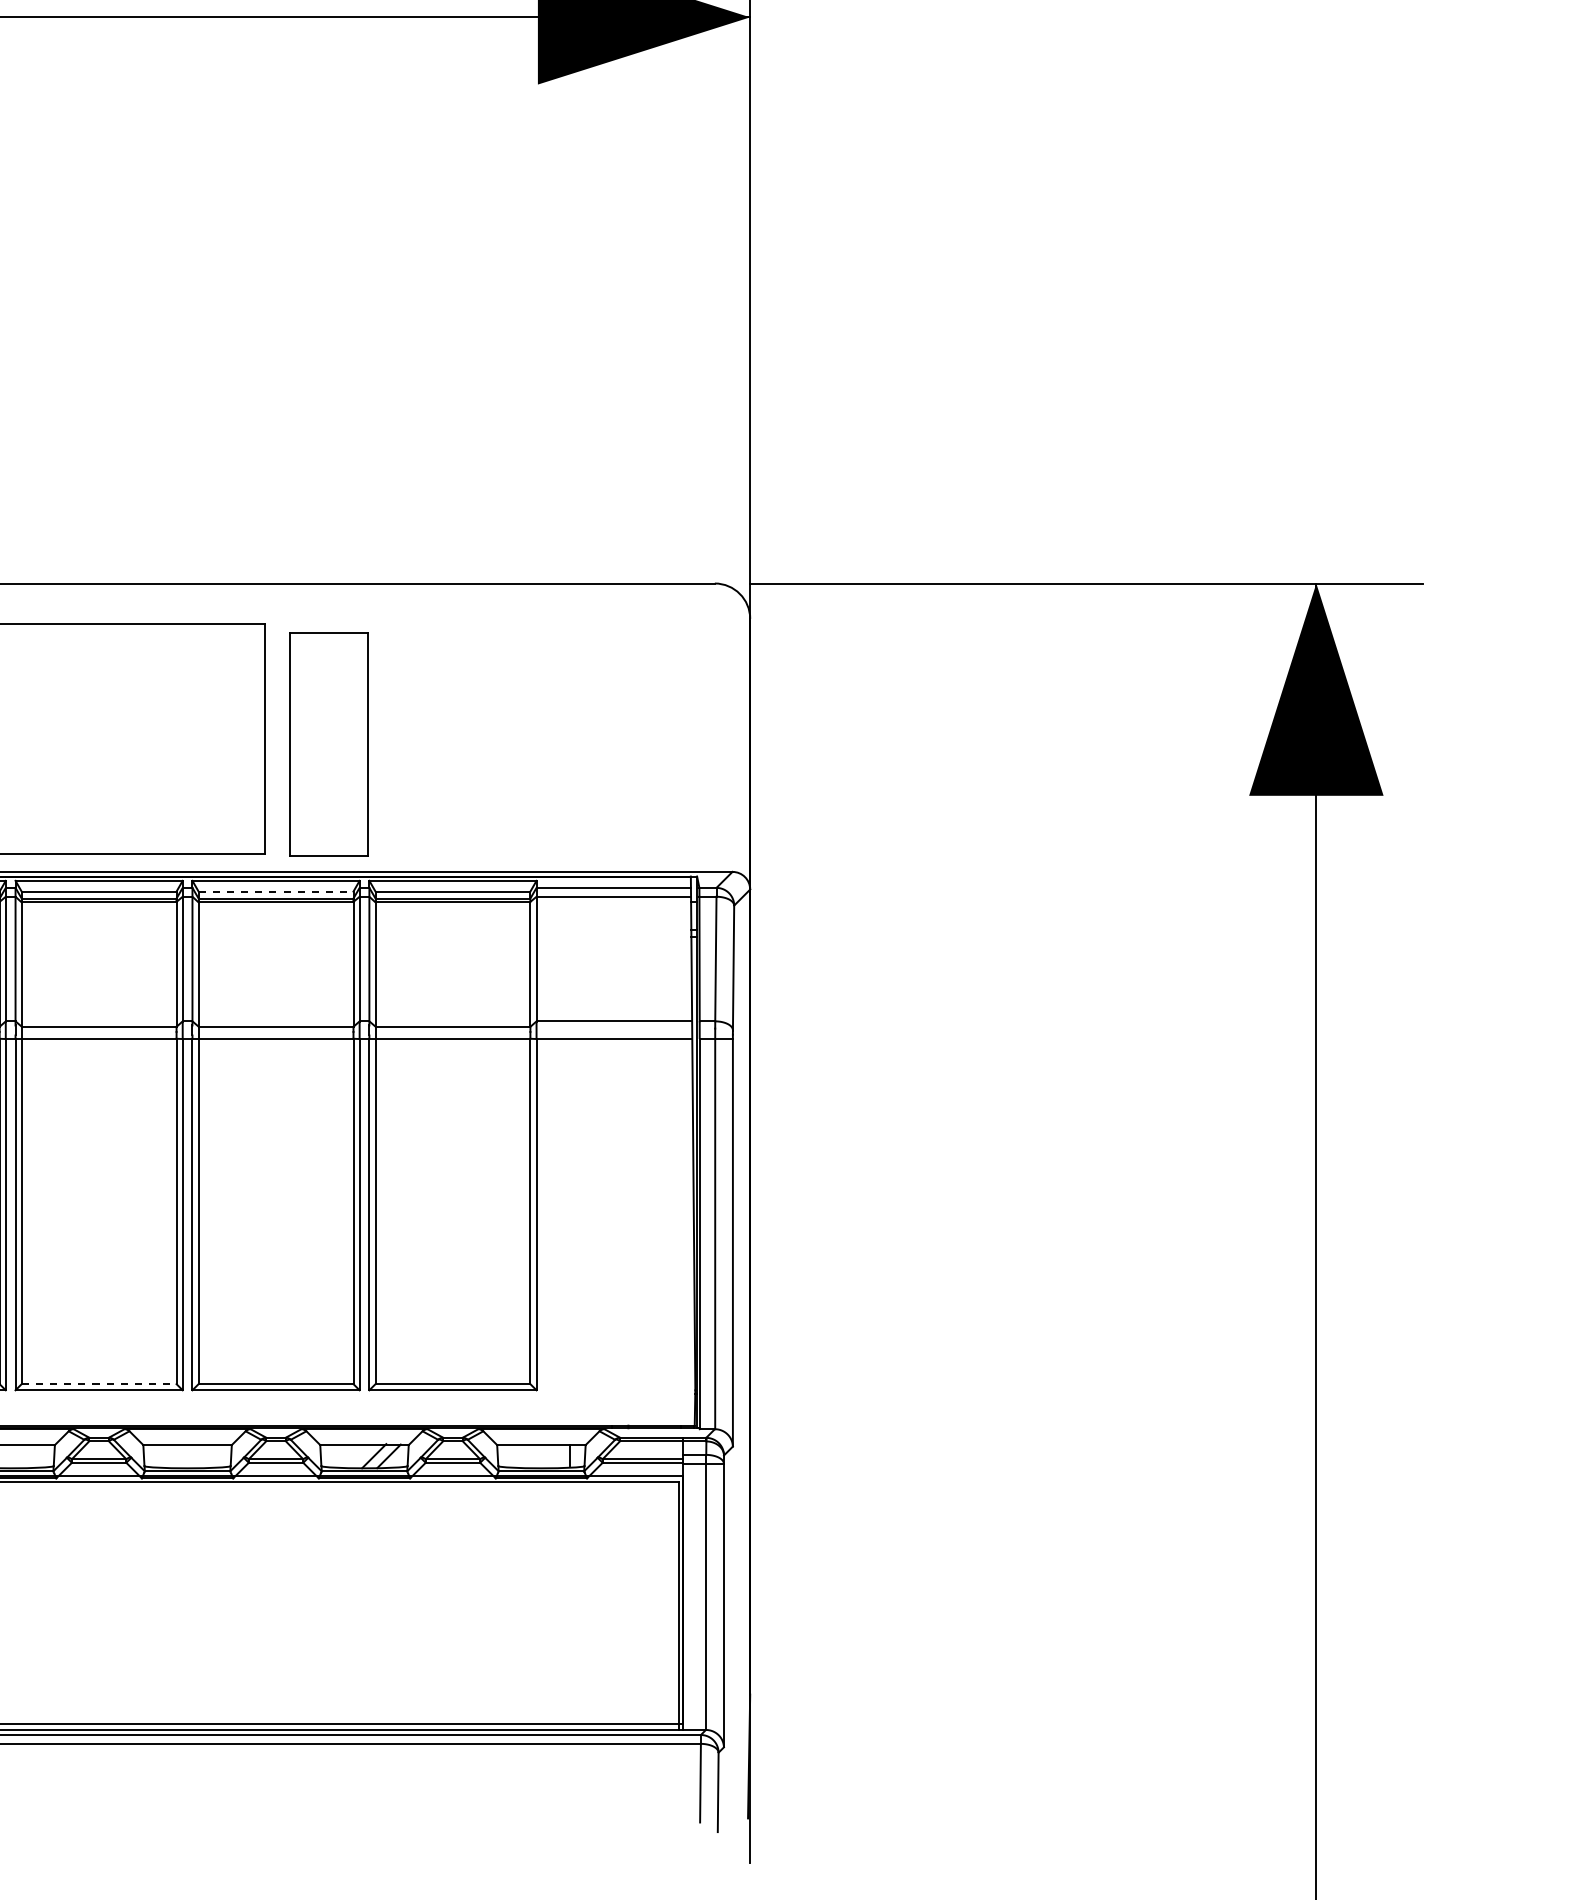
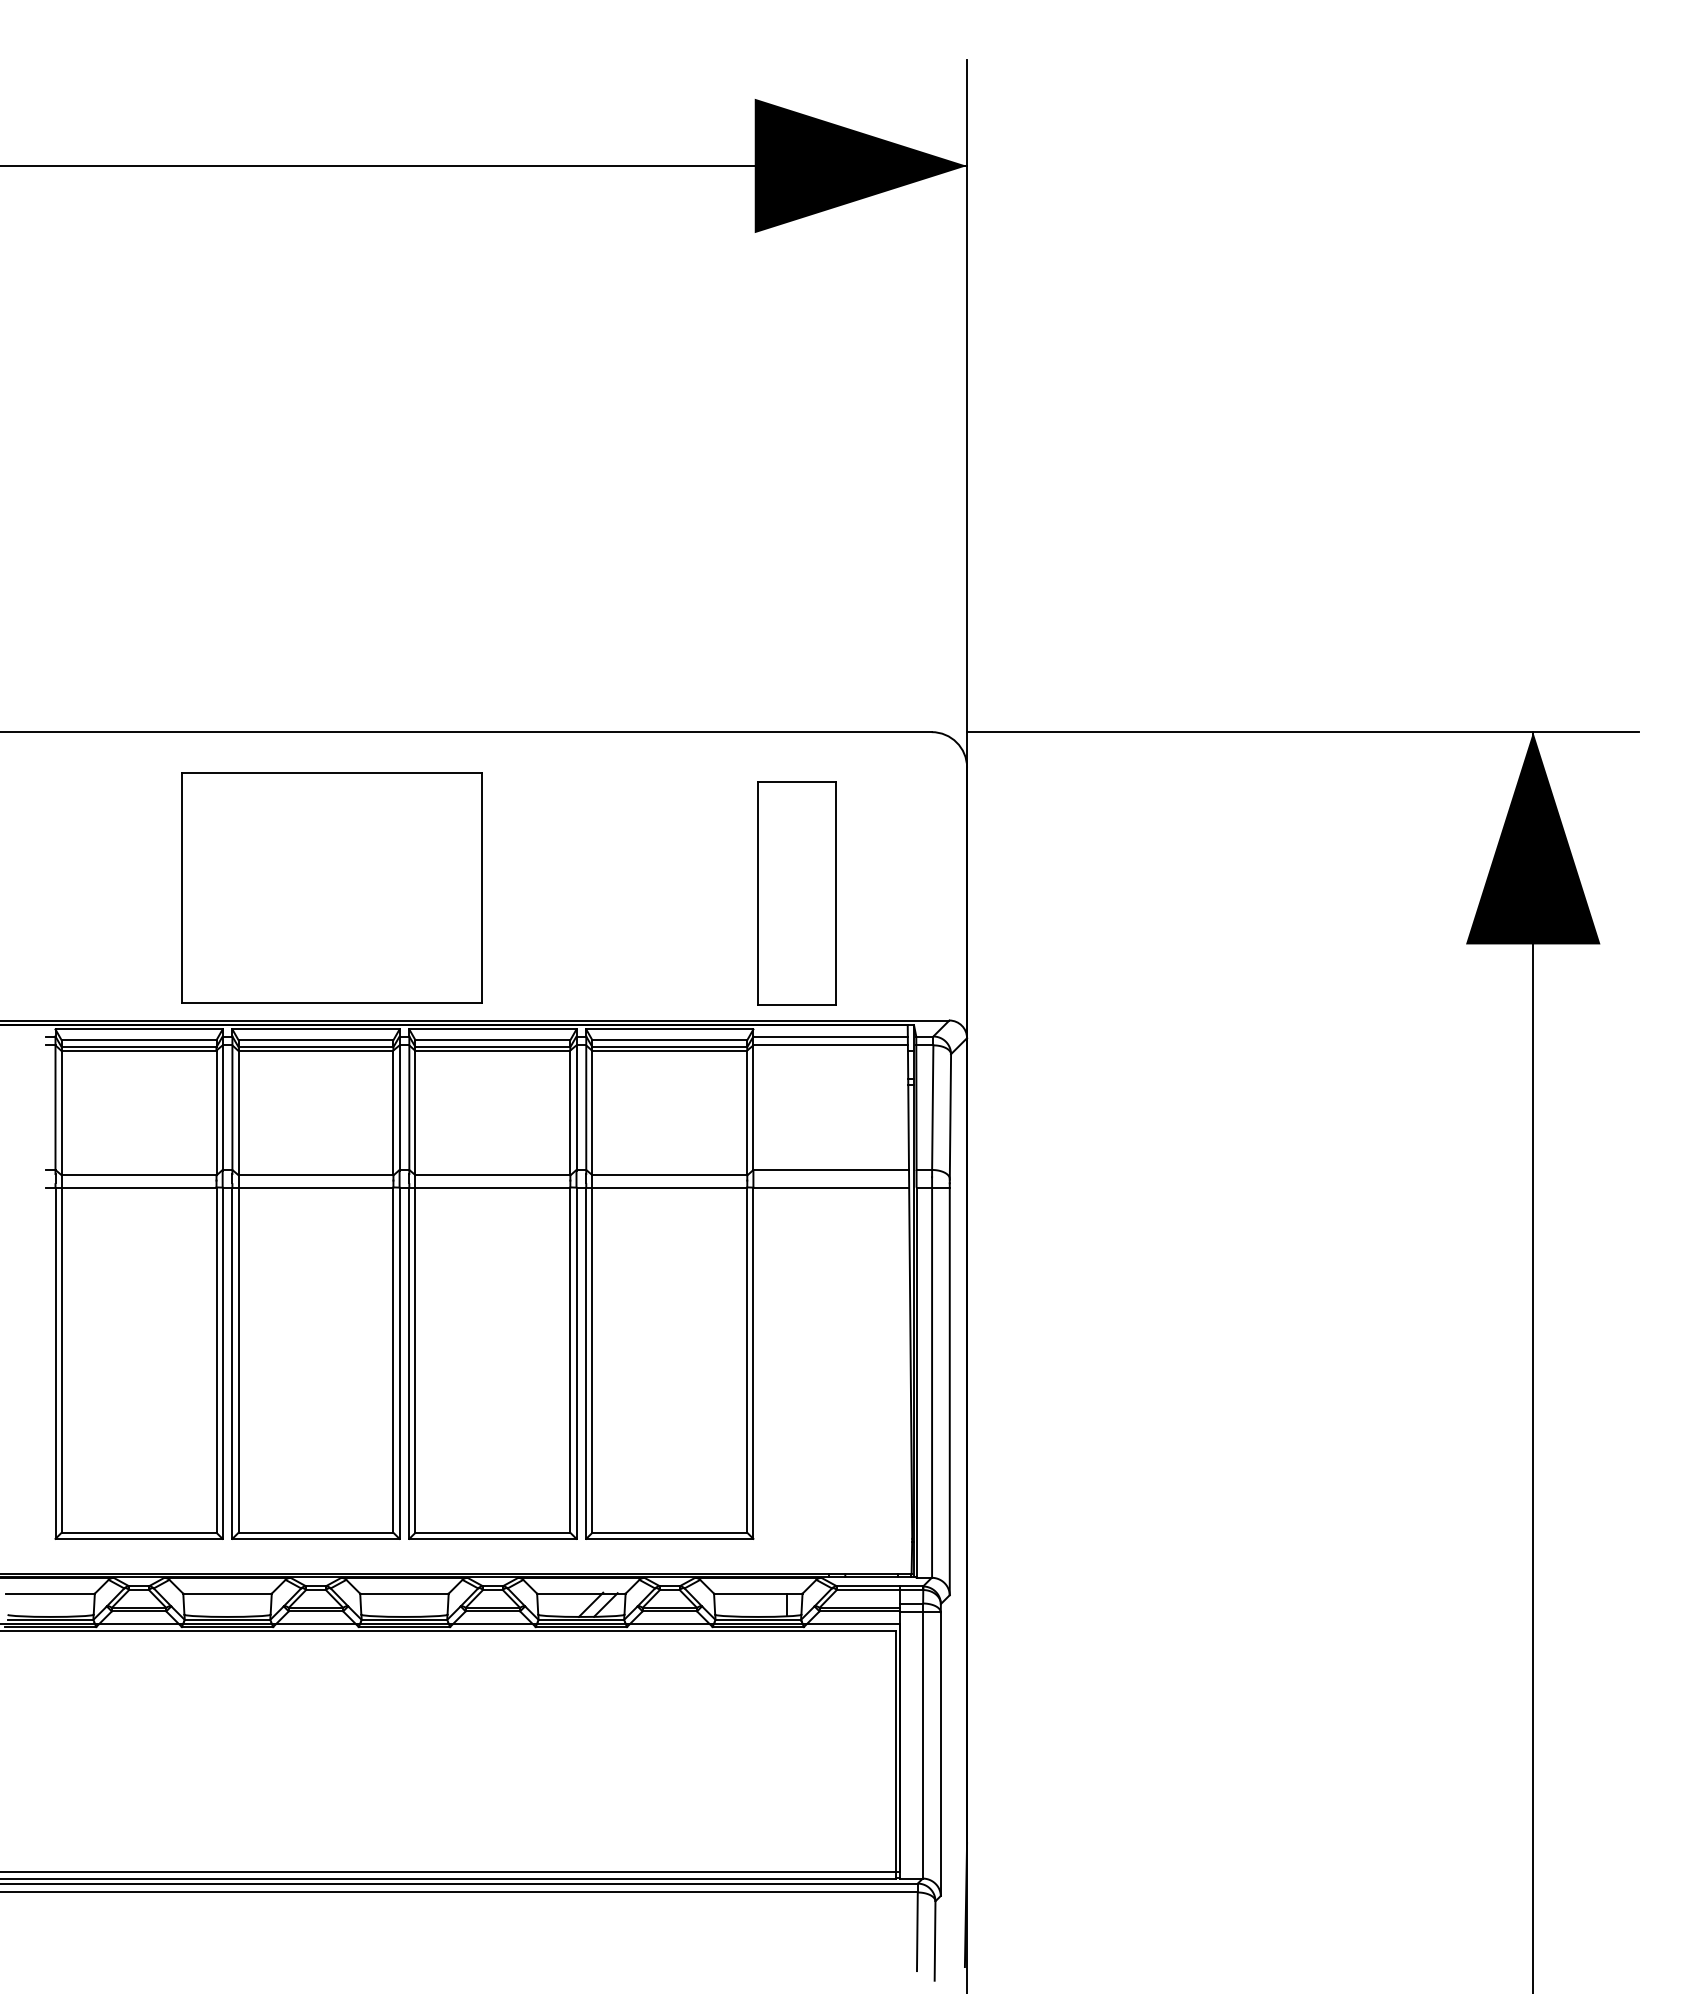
part: (328, 744) -> (796, 893), moved
line: (276, 891) -> (493, 1040), dashed -> solid
line: (99, 1383) -> (316, 1532), dashed -> solid

